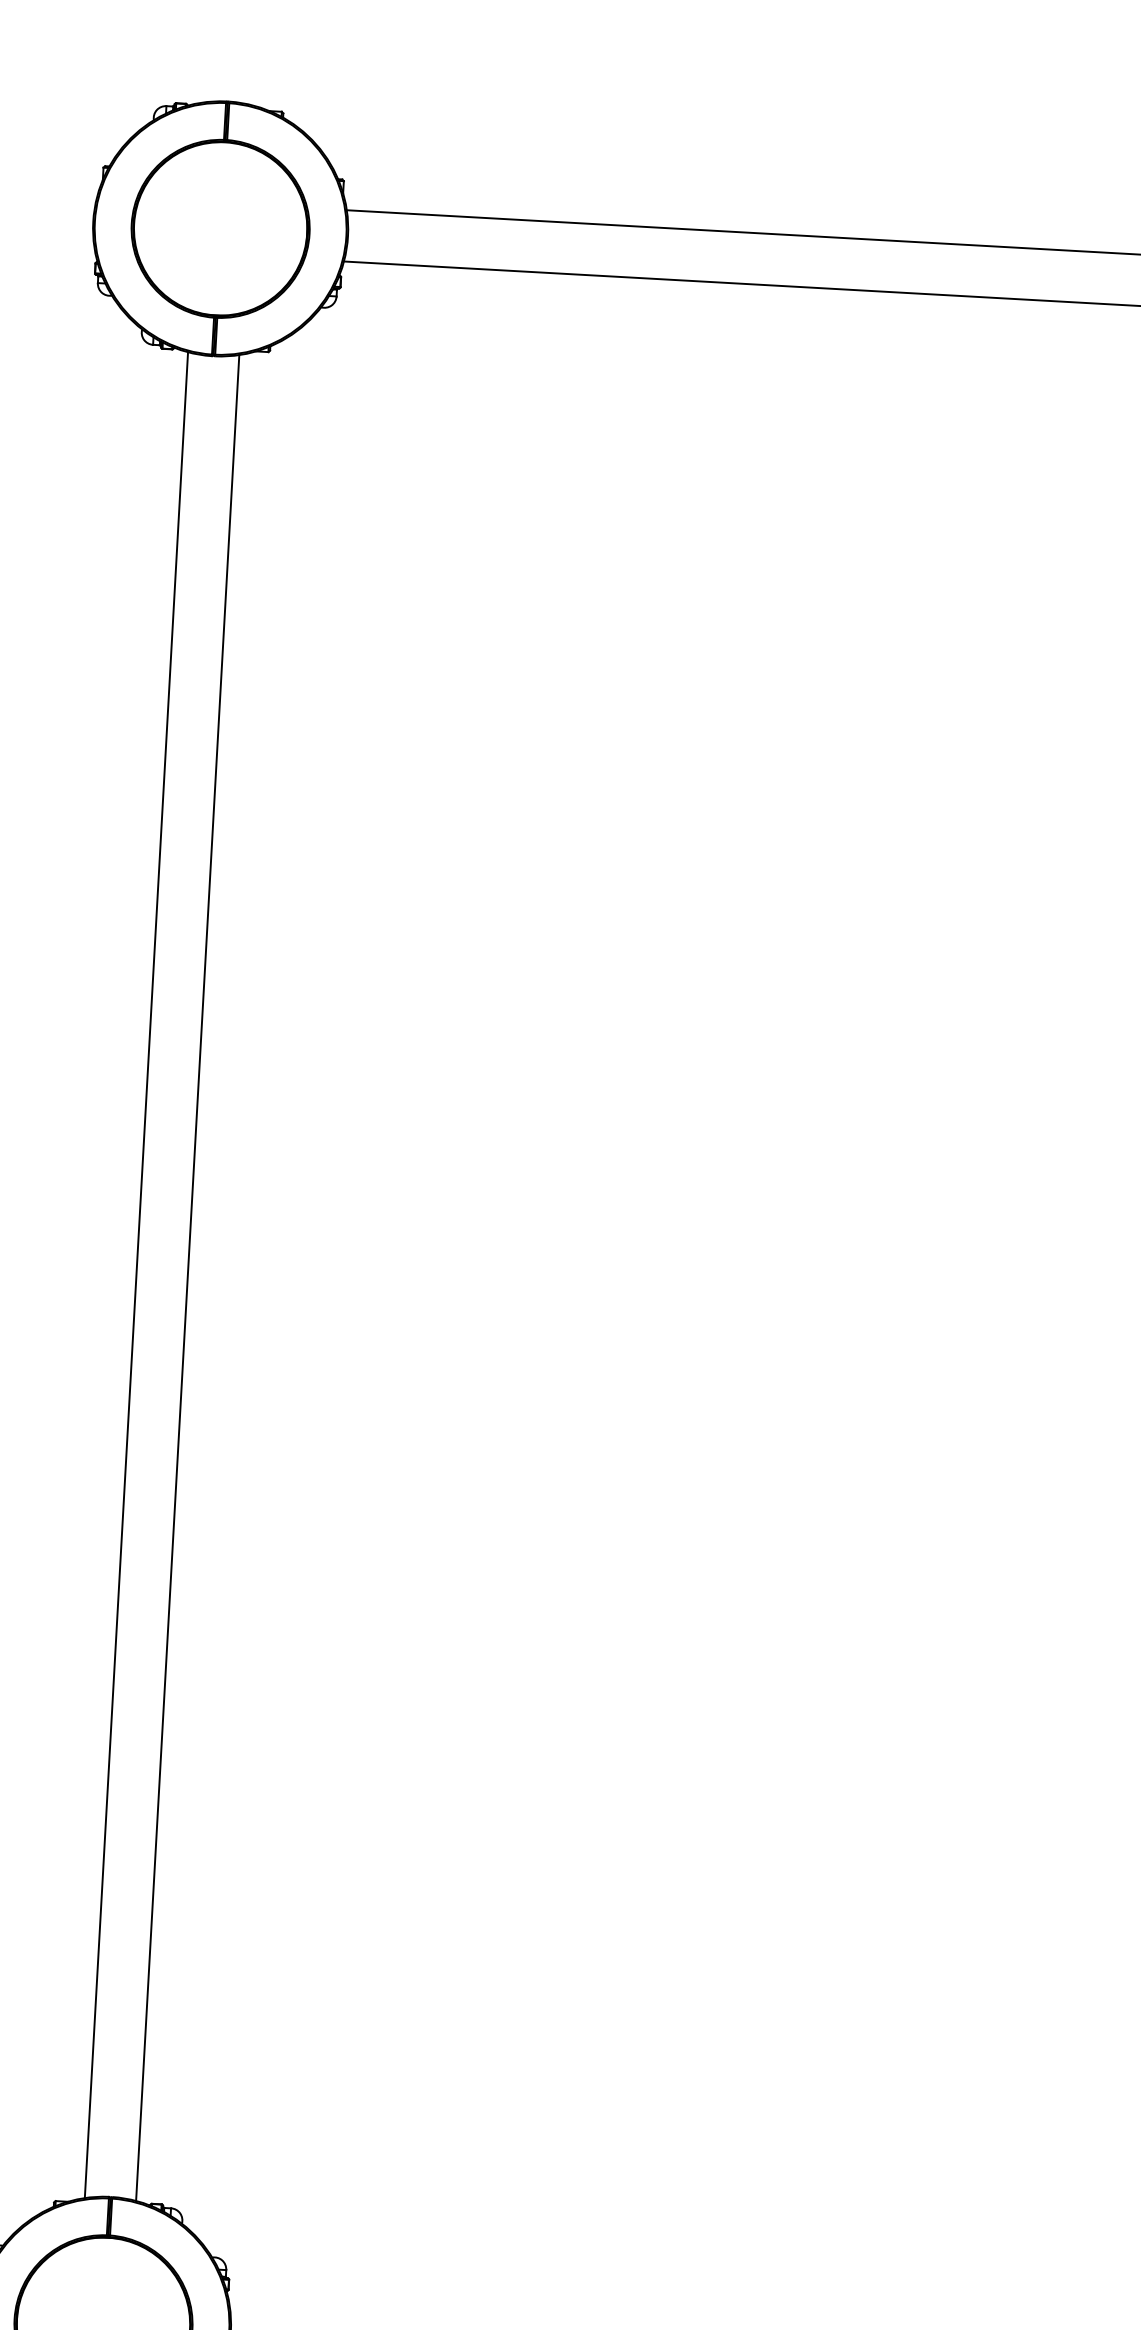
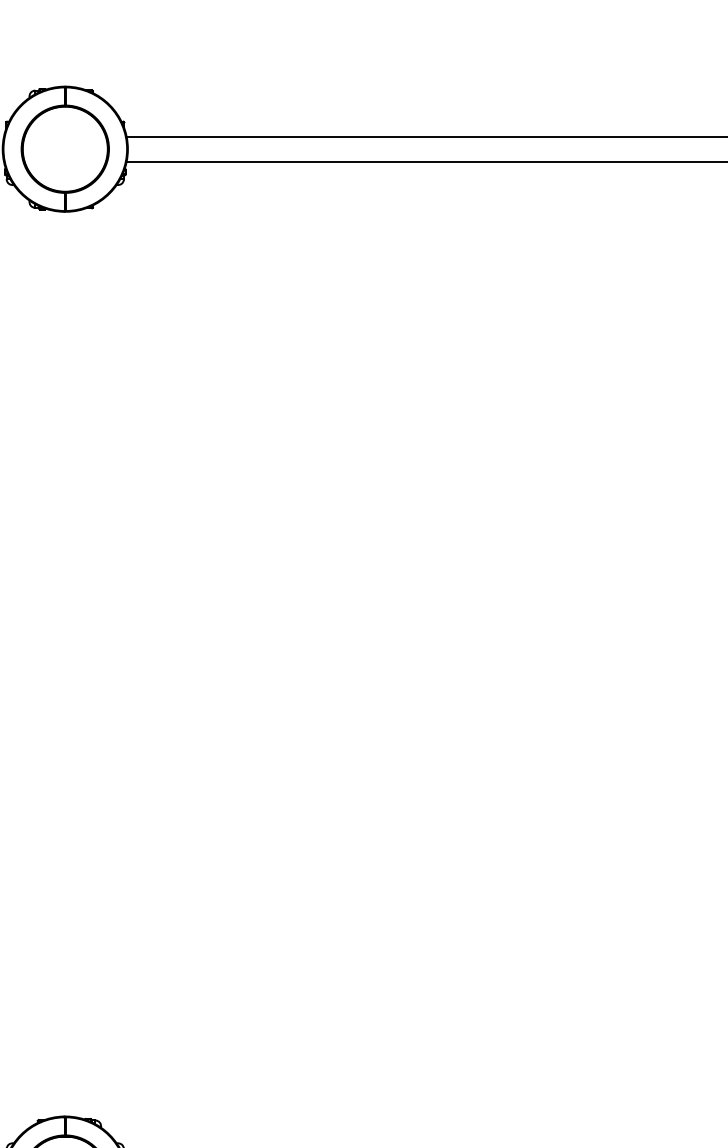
line: (136, 1273) -> (52, 663), removed
line: (186, 1276) -> (77, 663), removed

